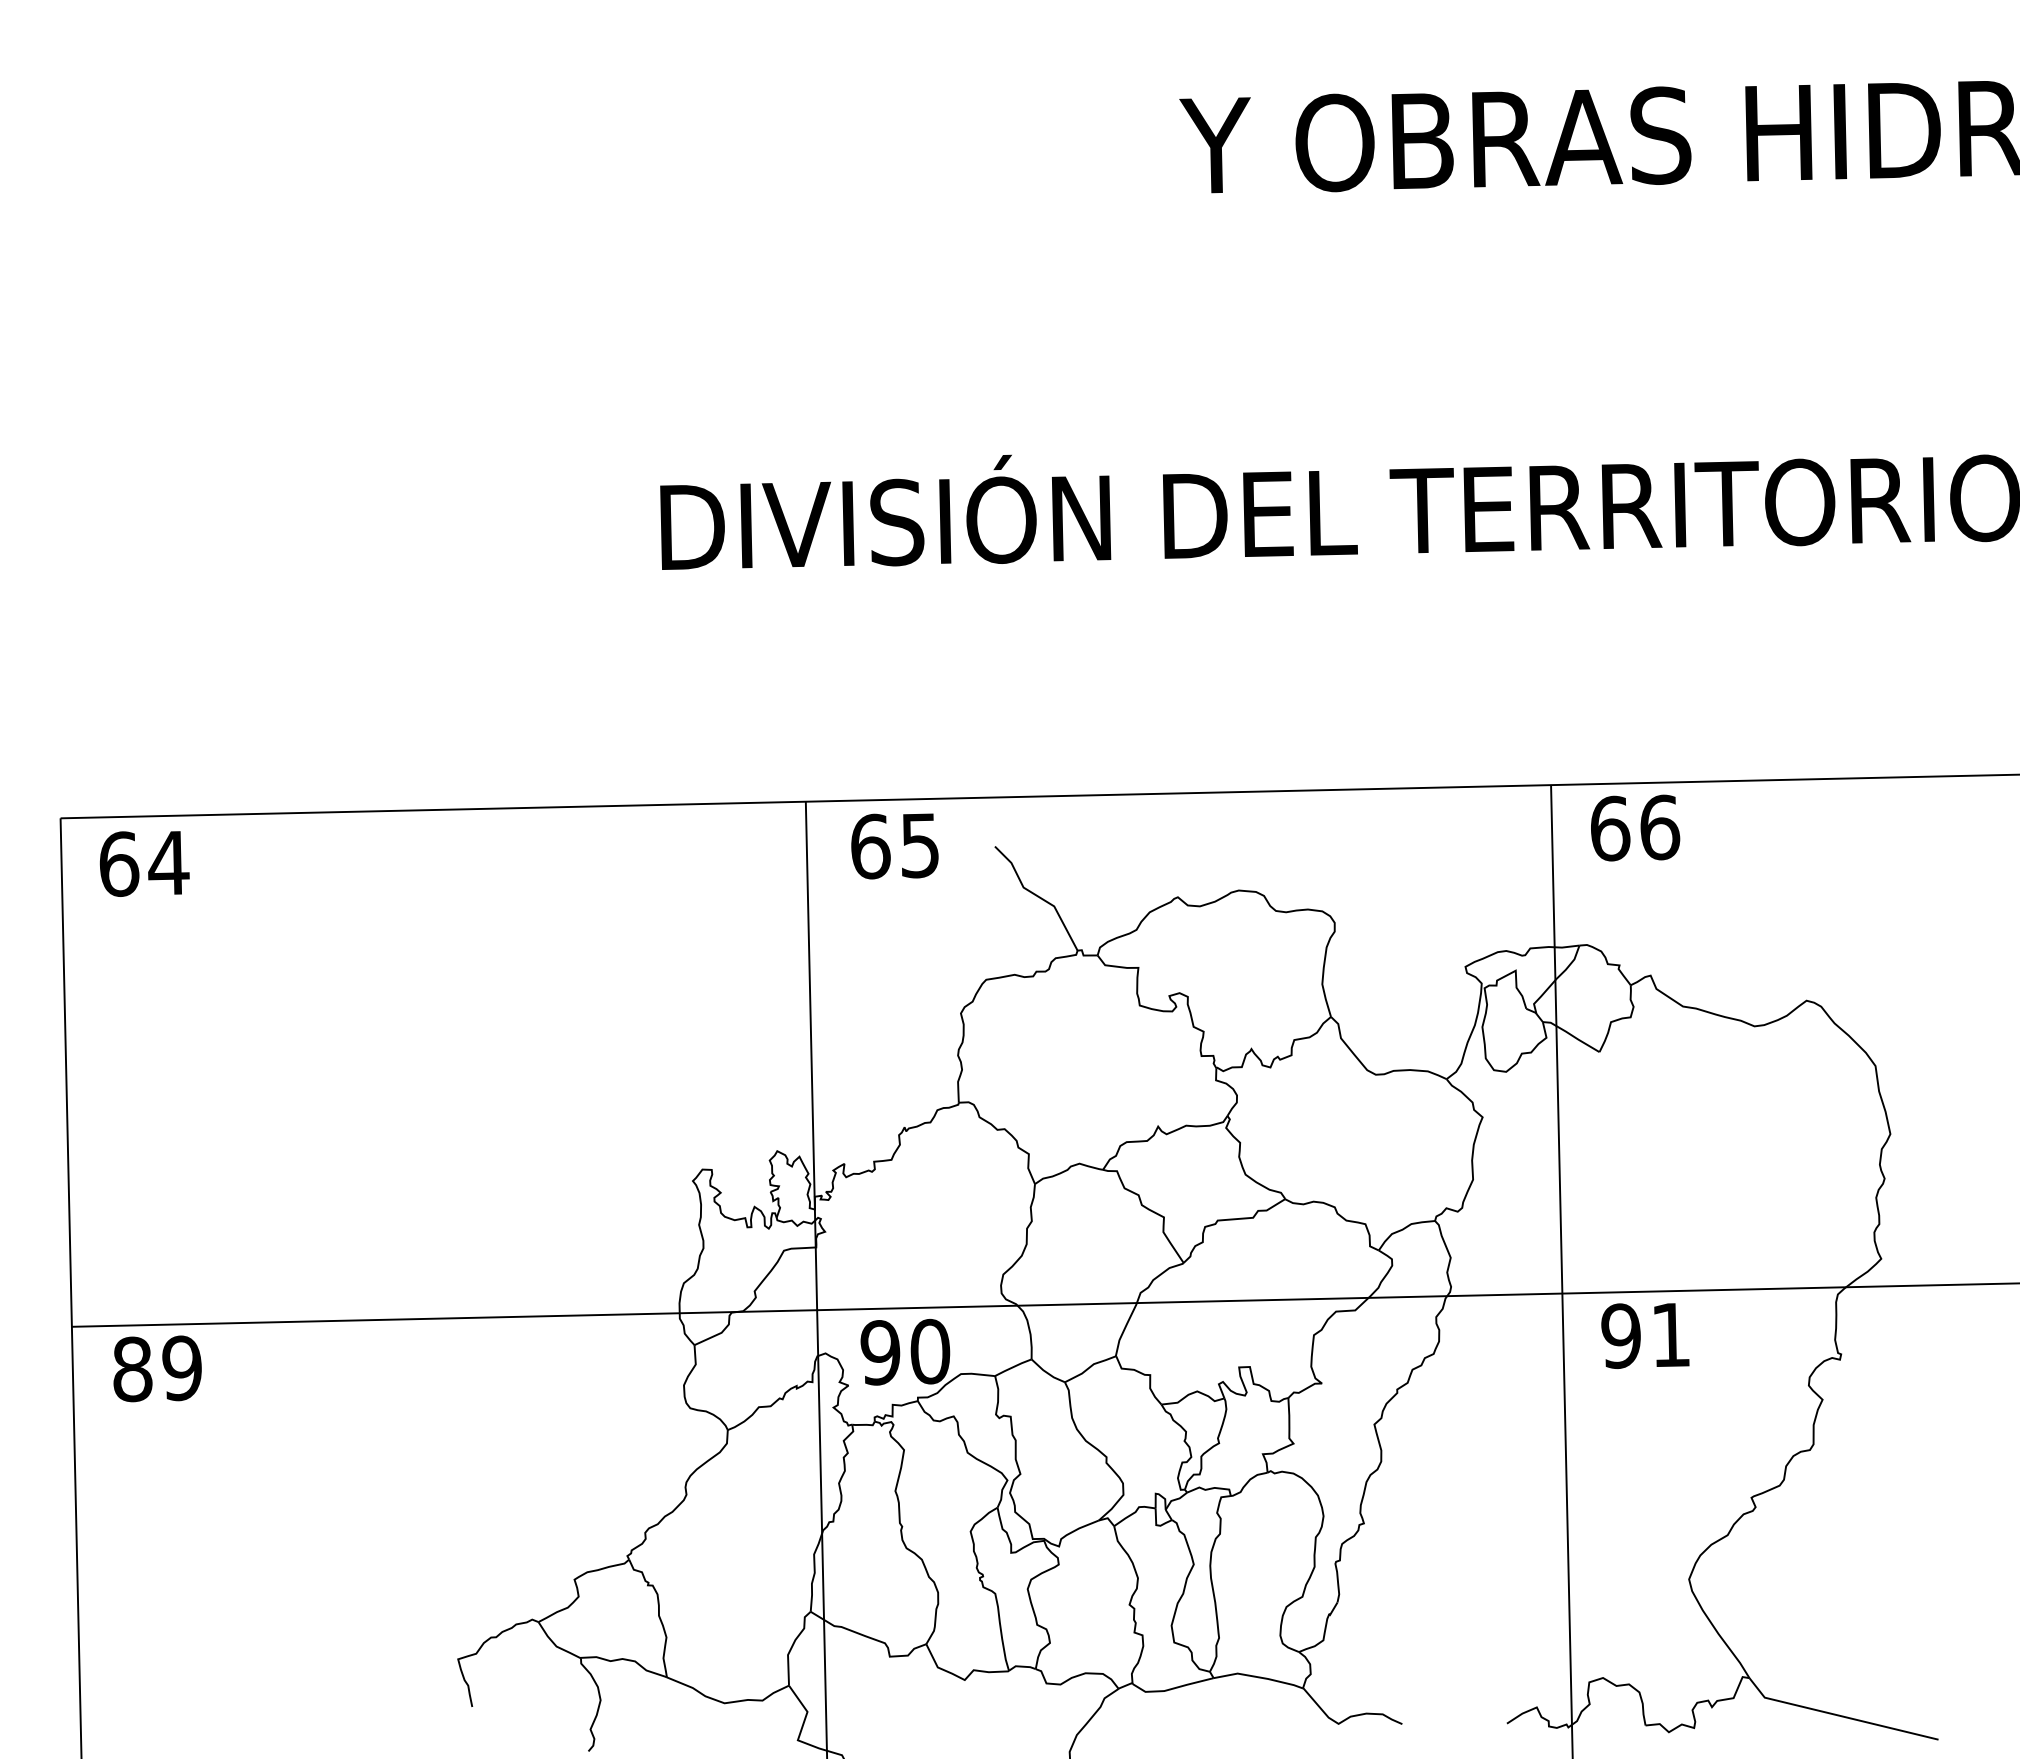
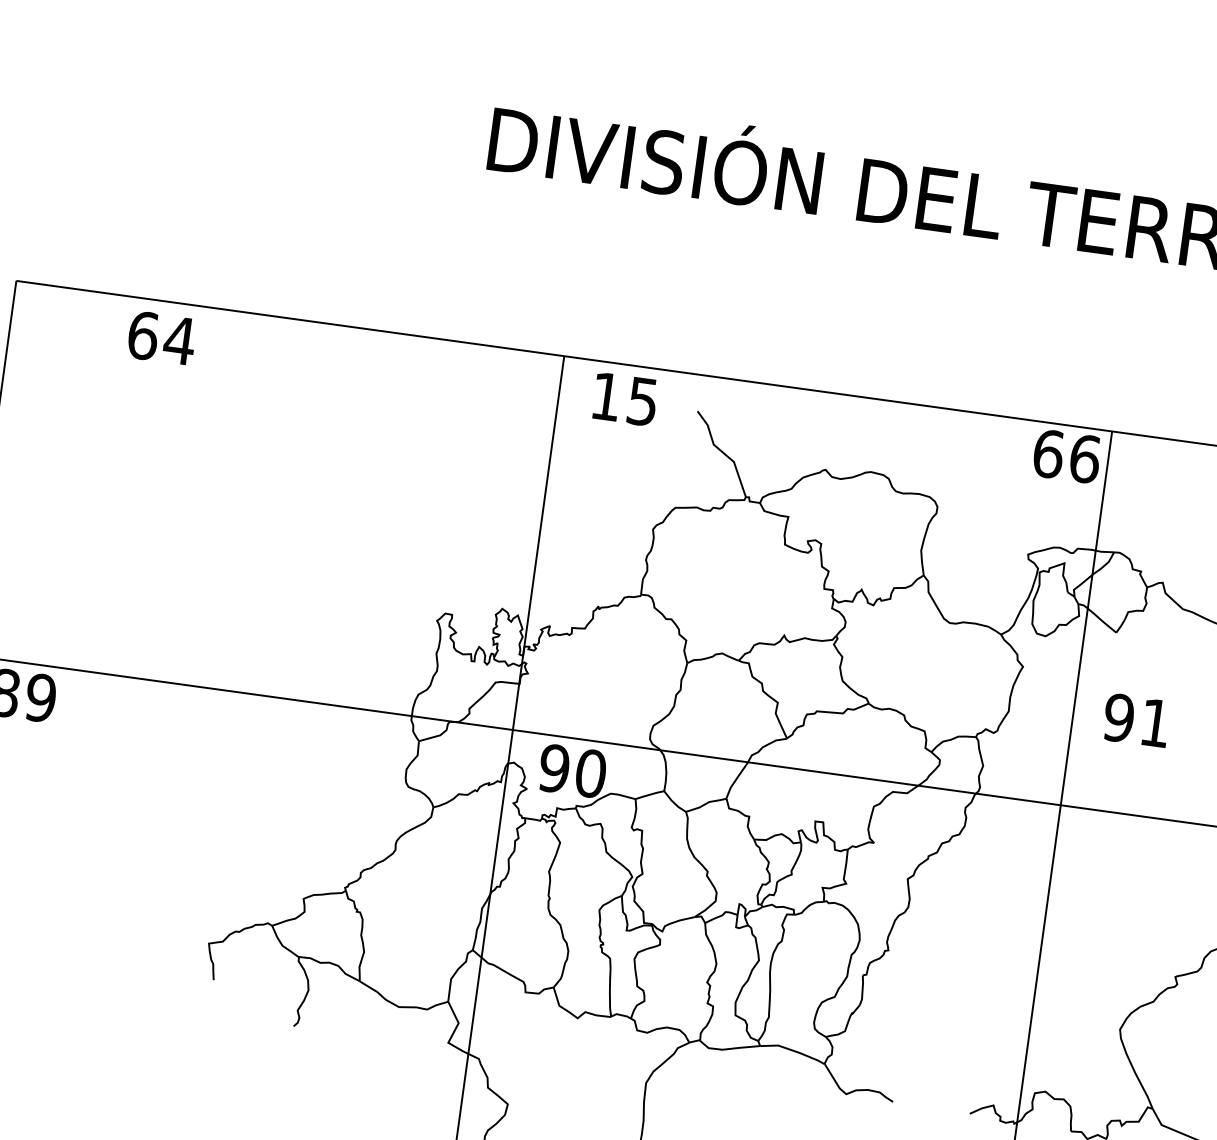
text: (1635, 827) -> (1067, 456), moved
text: (870, 846) -> (606, 396), 65 -> 15
text: (144, 863) -> (161, 338), moved
text: (1645, 1335) -> (1136, 720), moved

